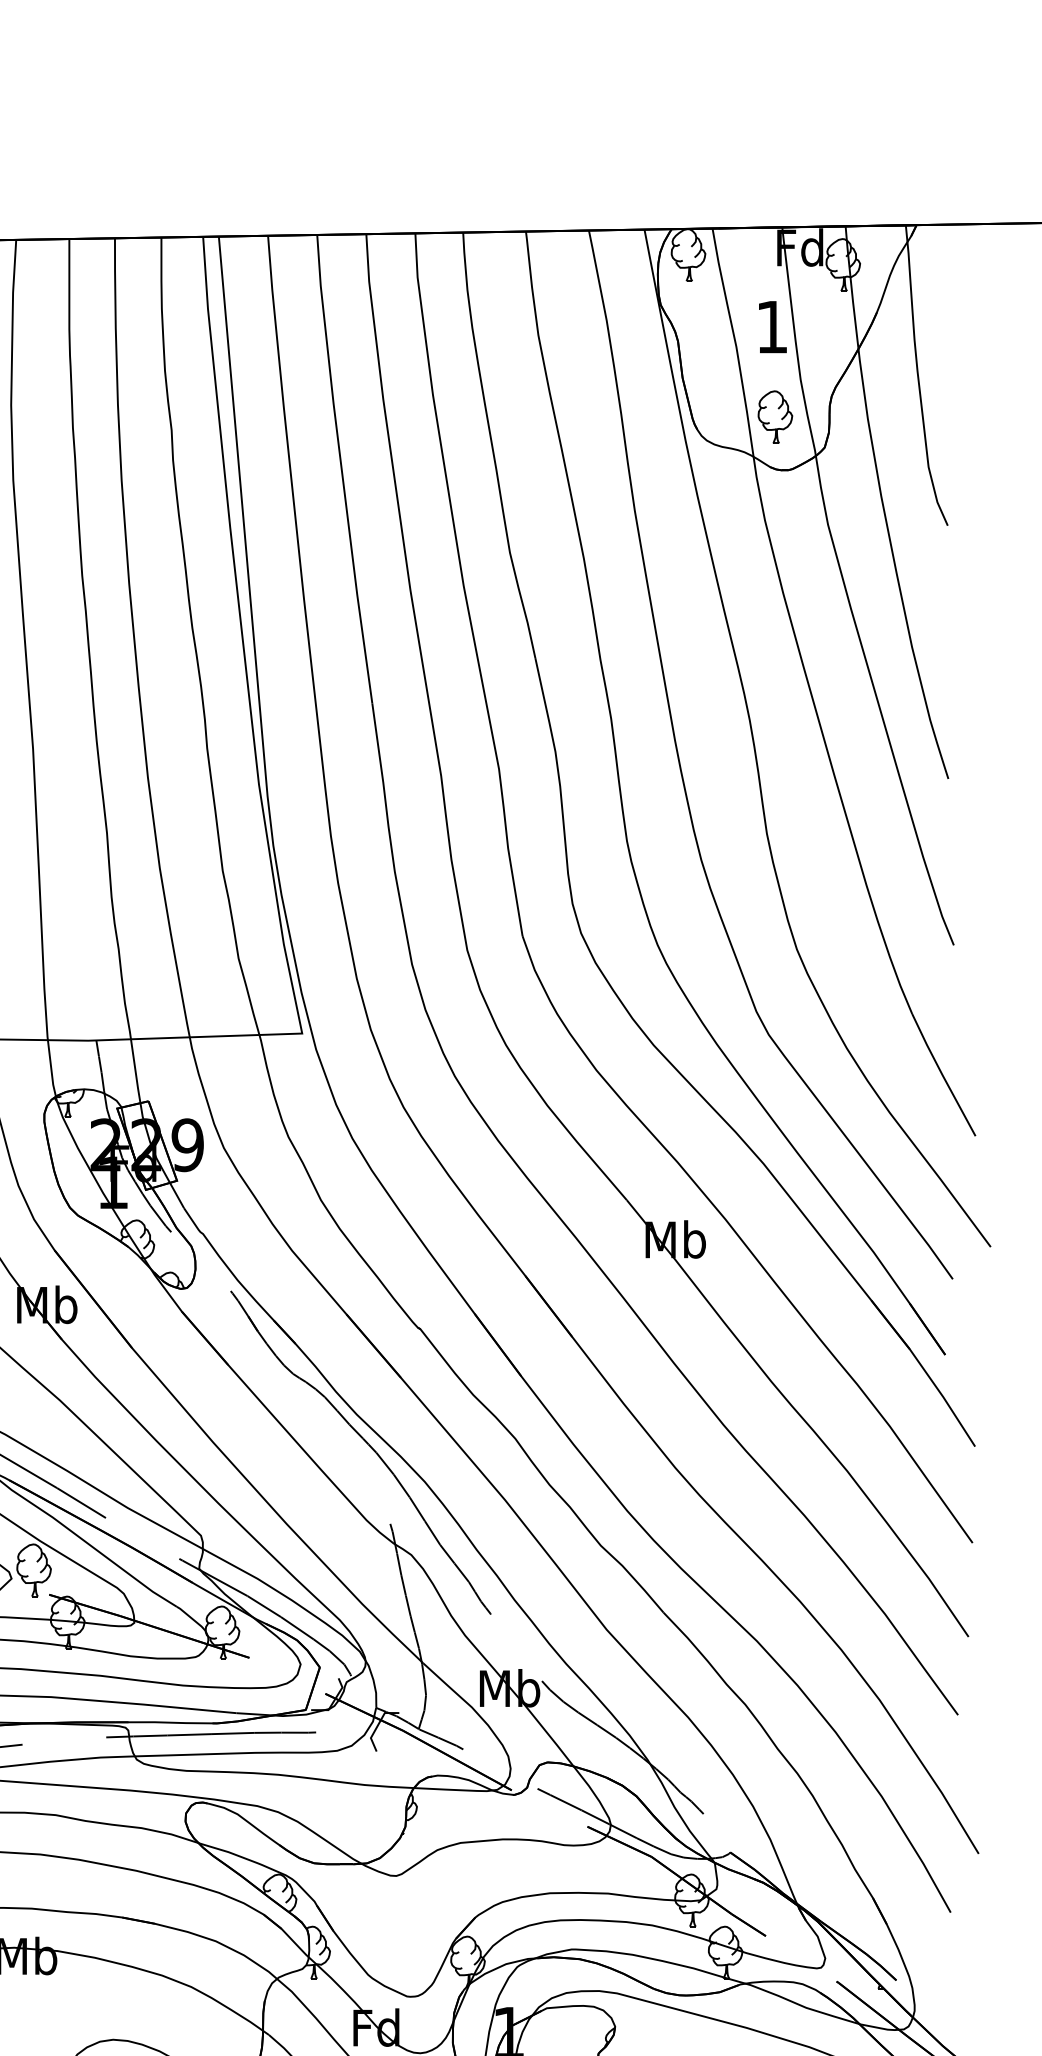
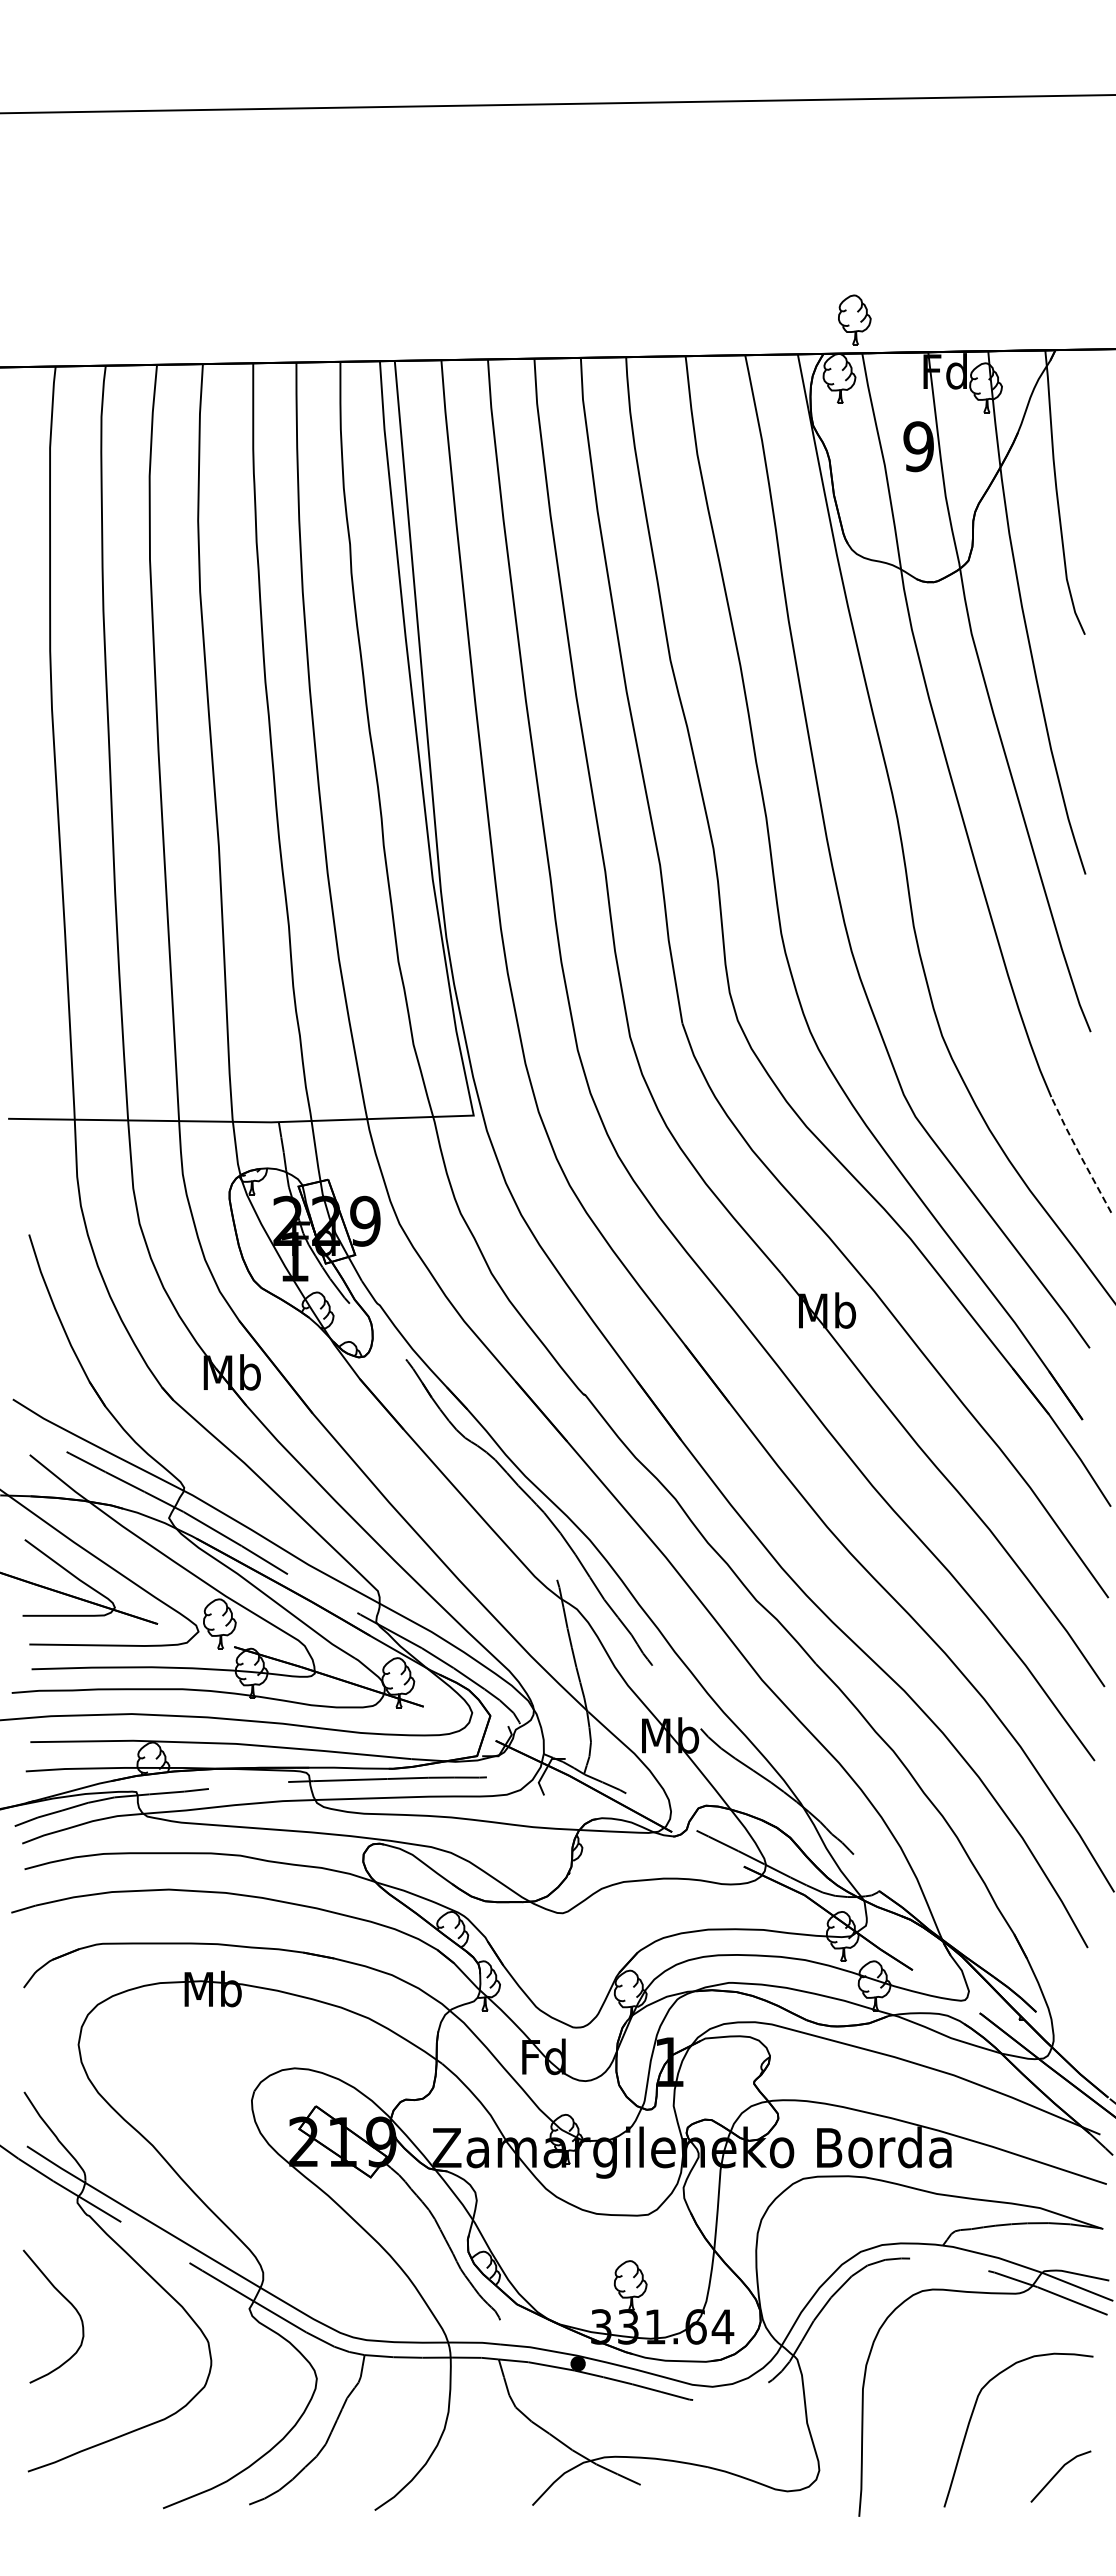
text: (771, 326) -> (918, 446), 1 -> 9
part: (775, 416) -> (854, 319), moved
line: (943, 1075) -> (1080, 1155), solid -> dashed

